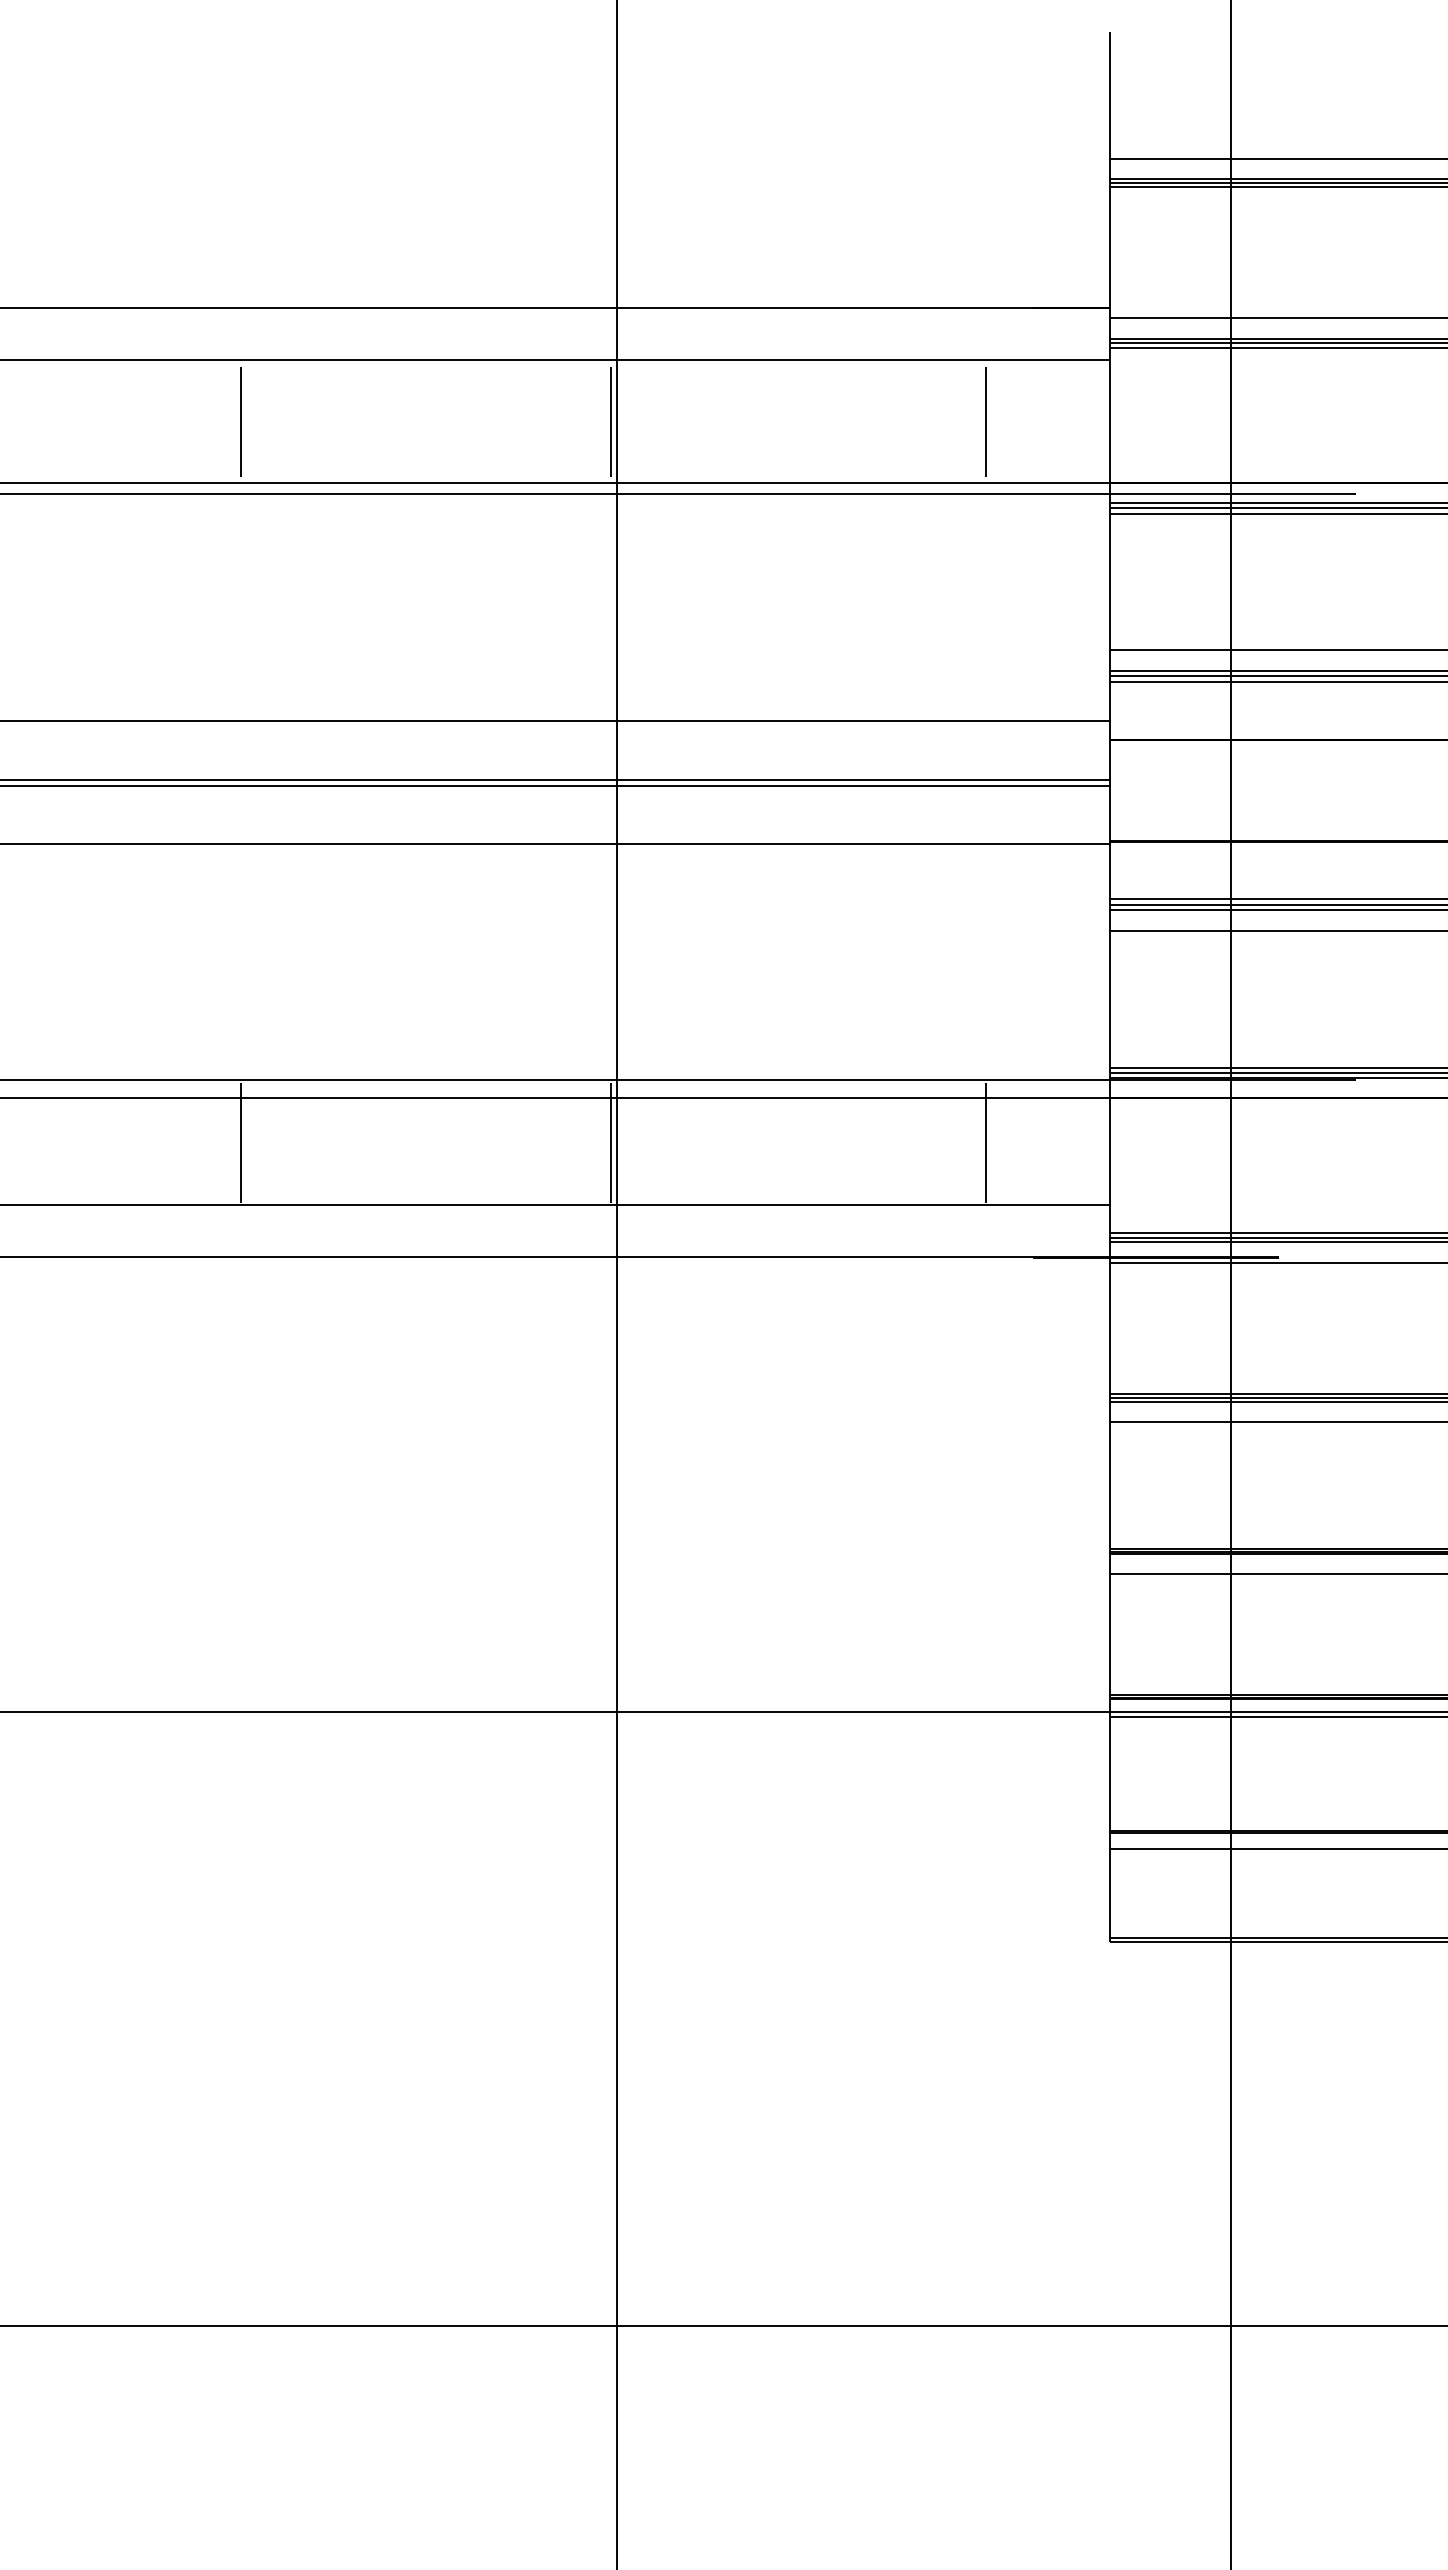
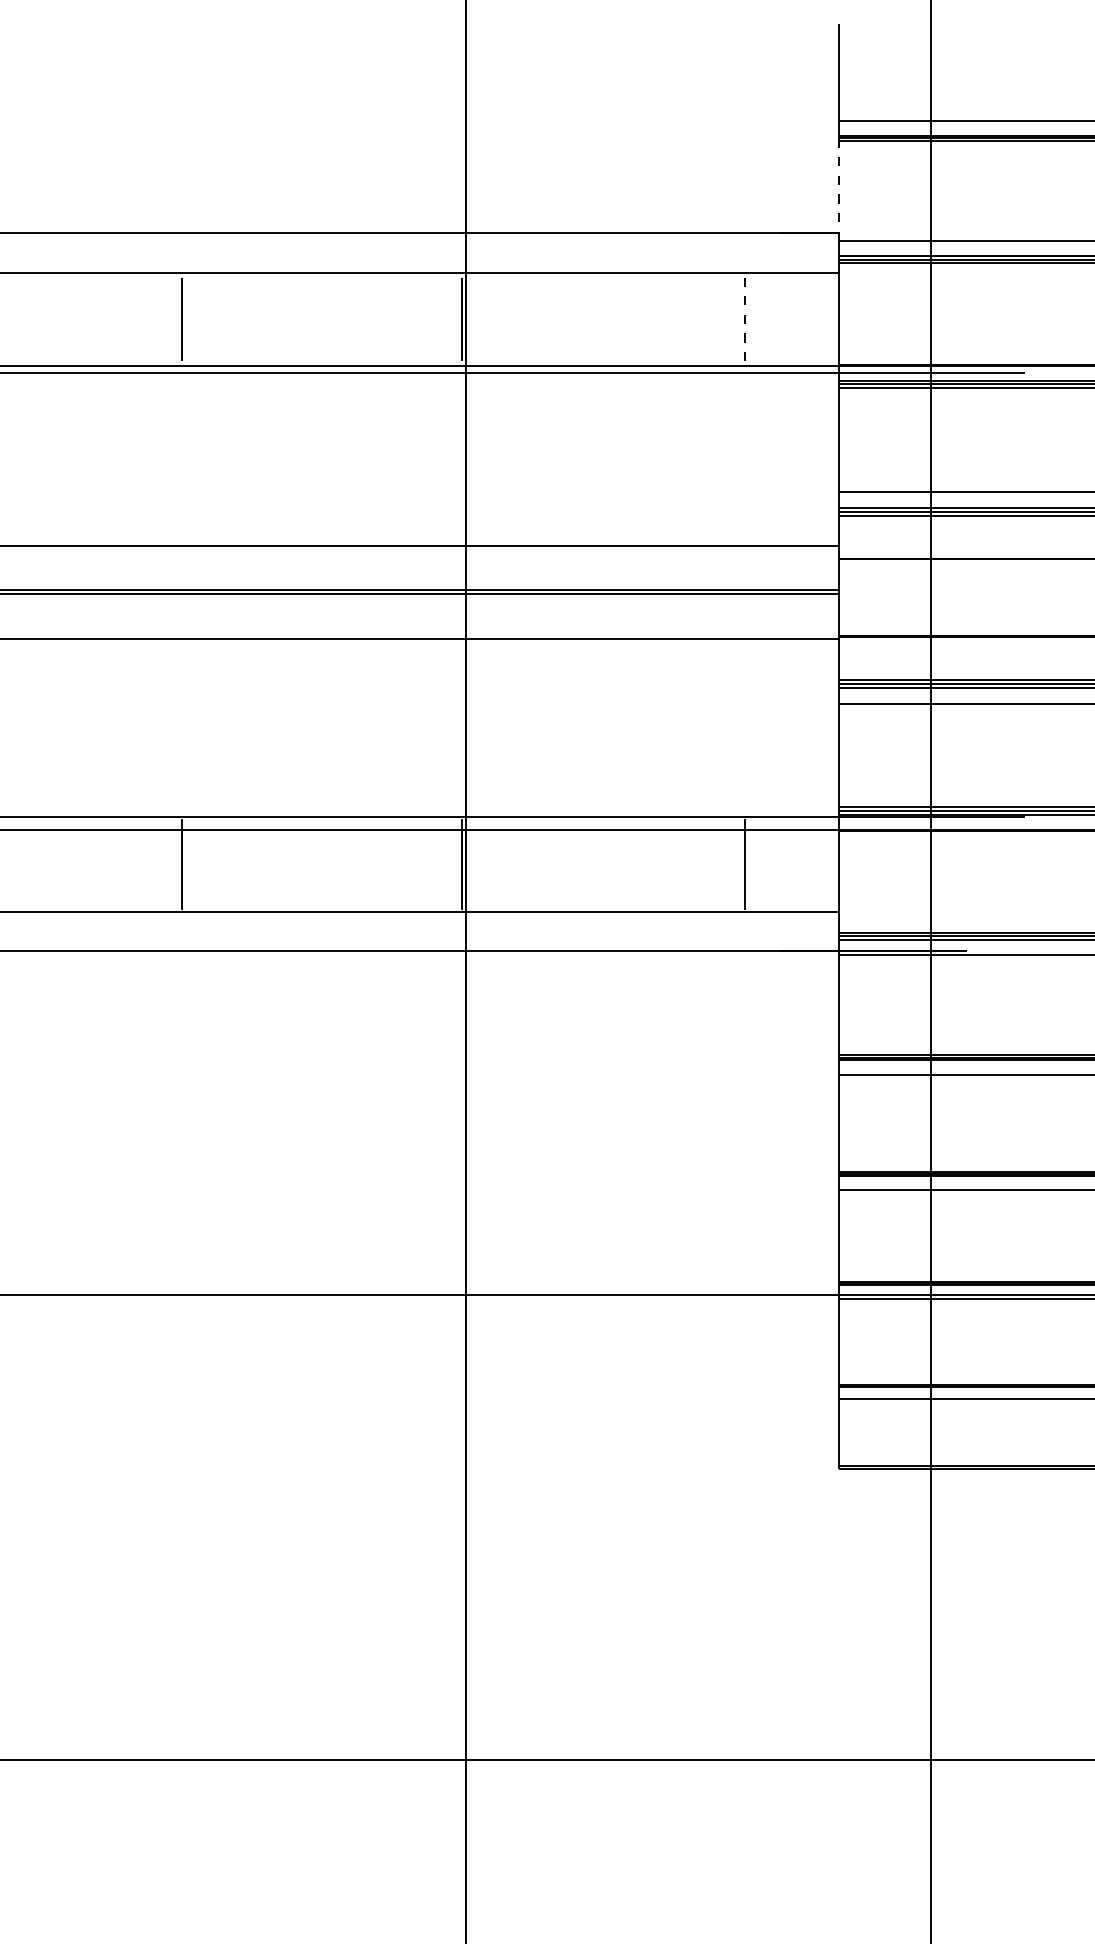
line: (1109, 251) -> (839, 190), solid -> dashed
line: (985, 422) -> (745, 319), solid -> dashed

